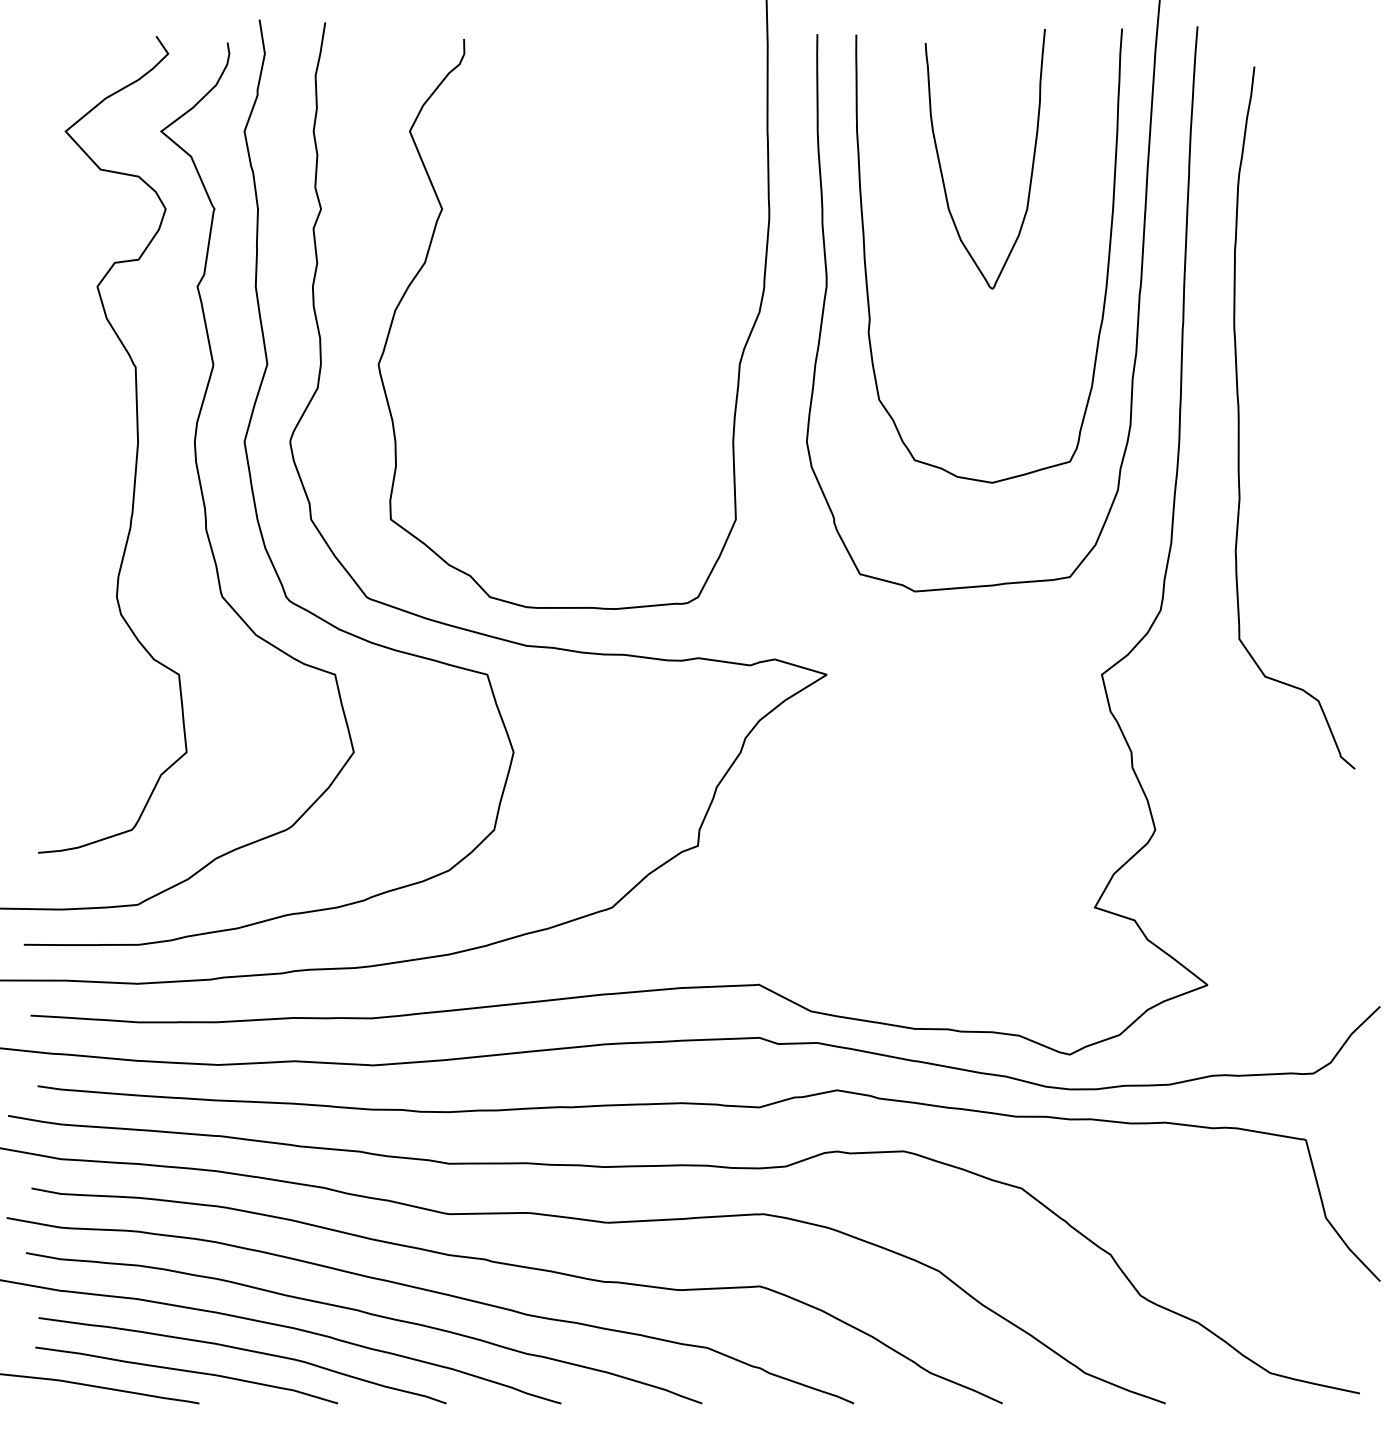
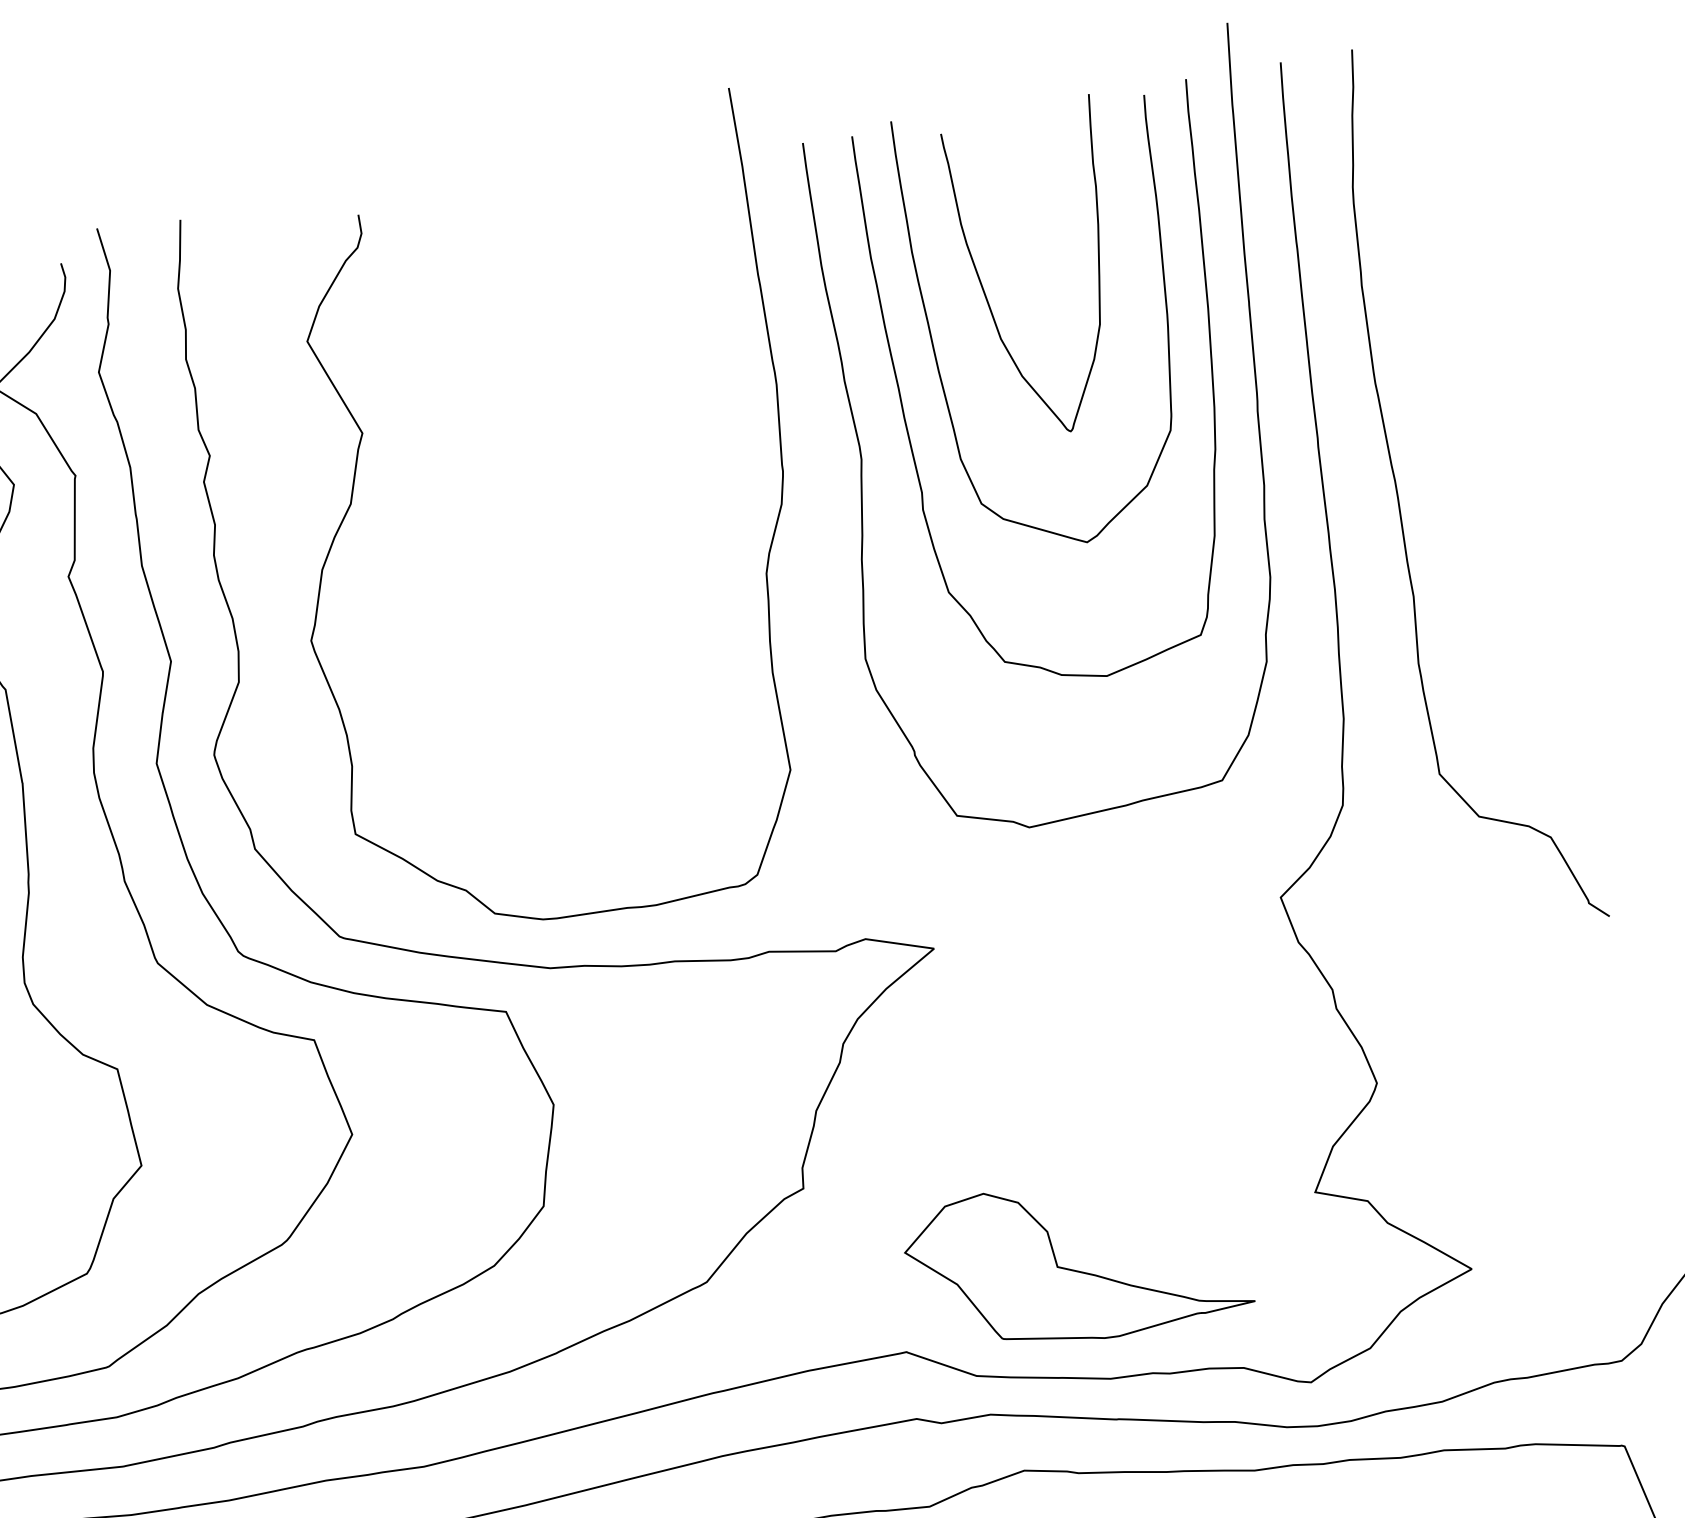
curve: (896, 206) -> (934, 345), added
curve: (1239, 417) -> (1398, 494), moved
part: (898, 939) -> (1073, 1269), added

